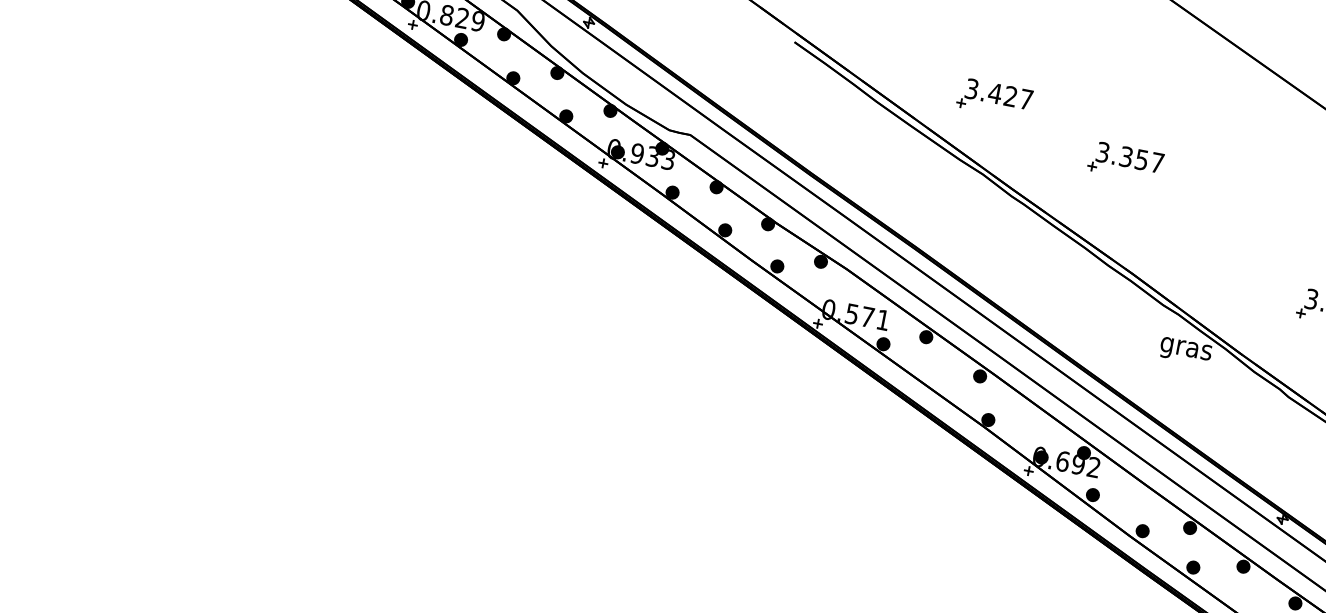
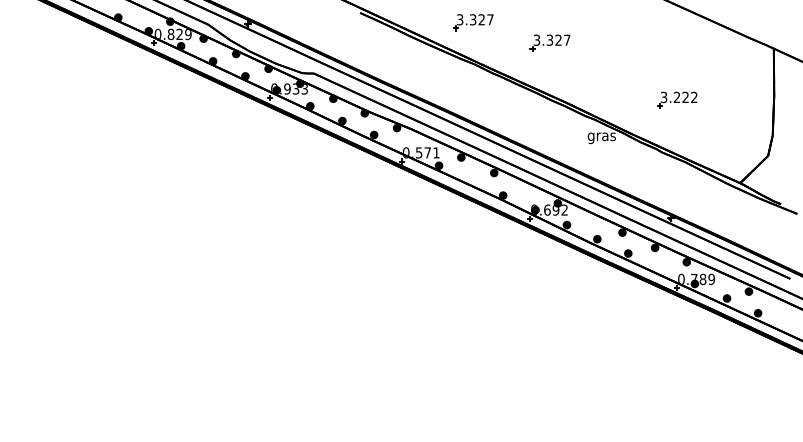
text: (994, 92) -> (472, 19), 3.427 -> 3.327
text: (1141, 158) -> (558, 39), 3.357 -> 3.327

